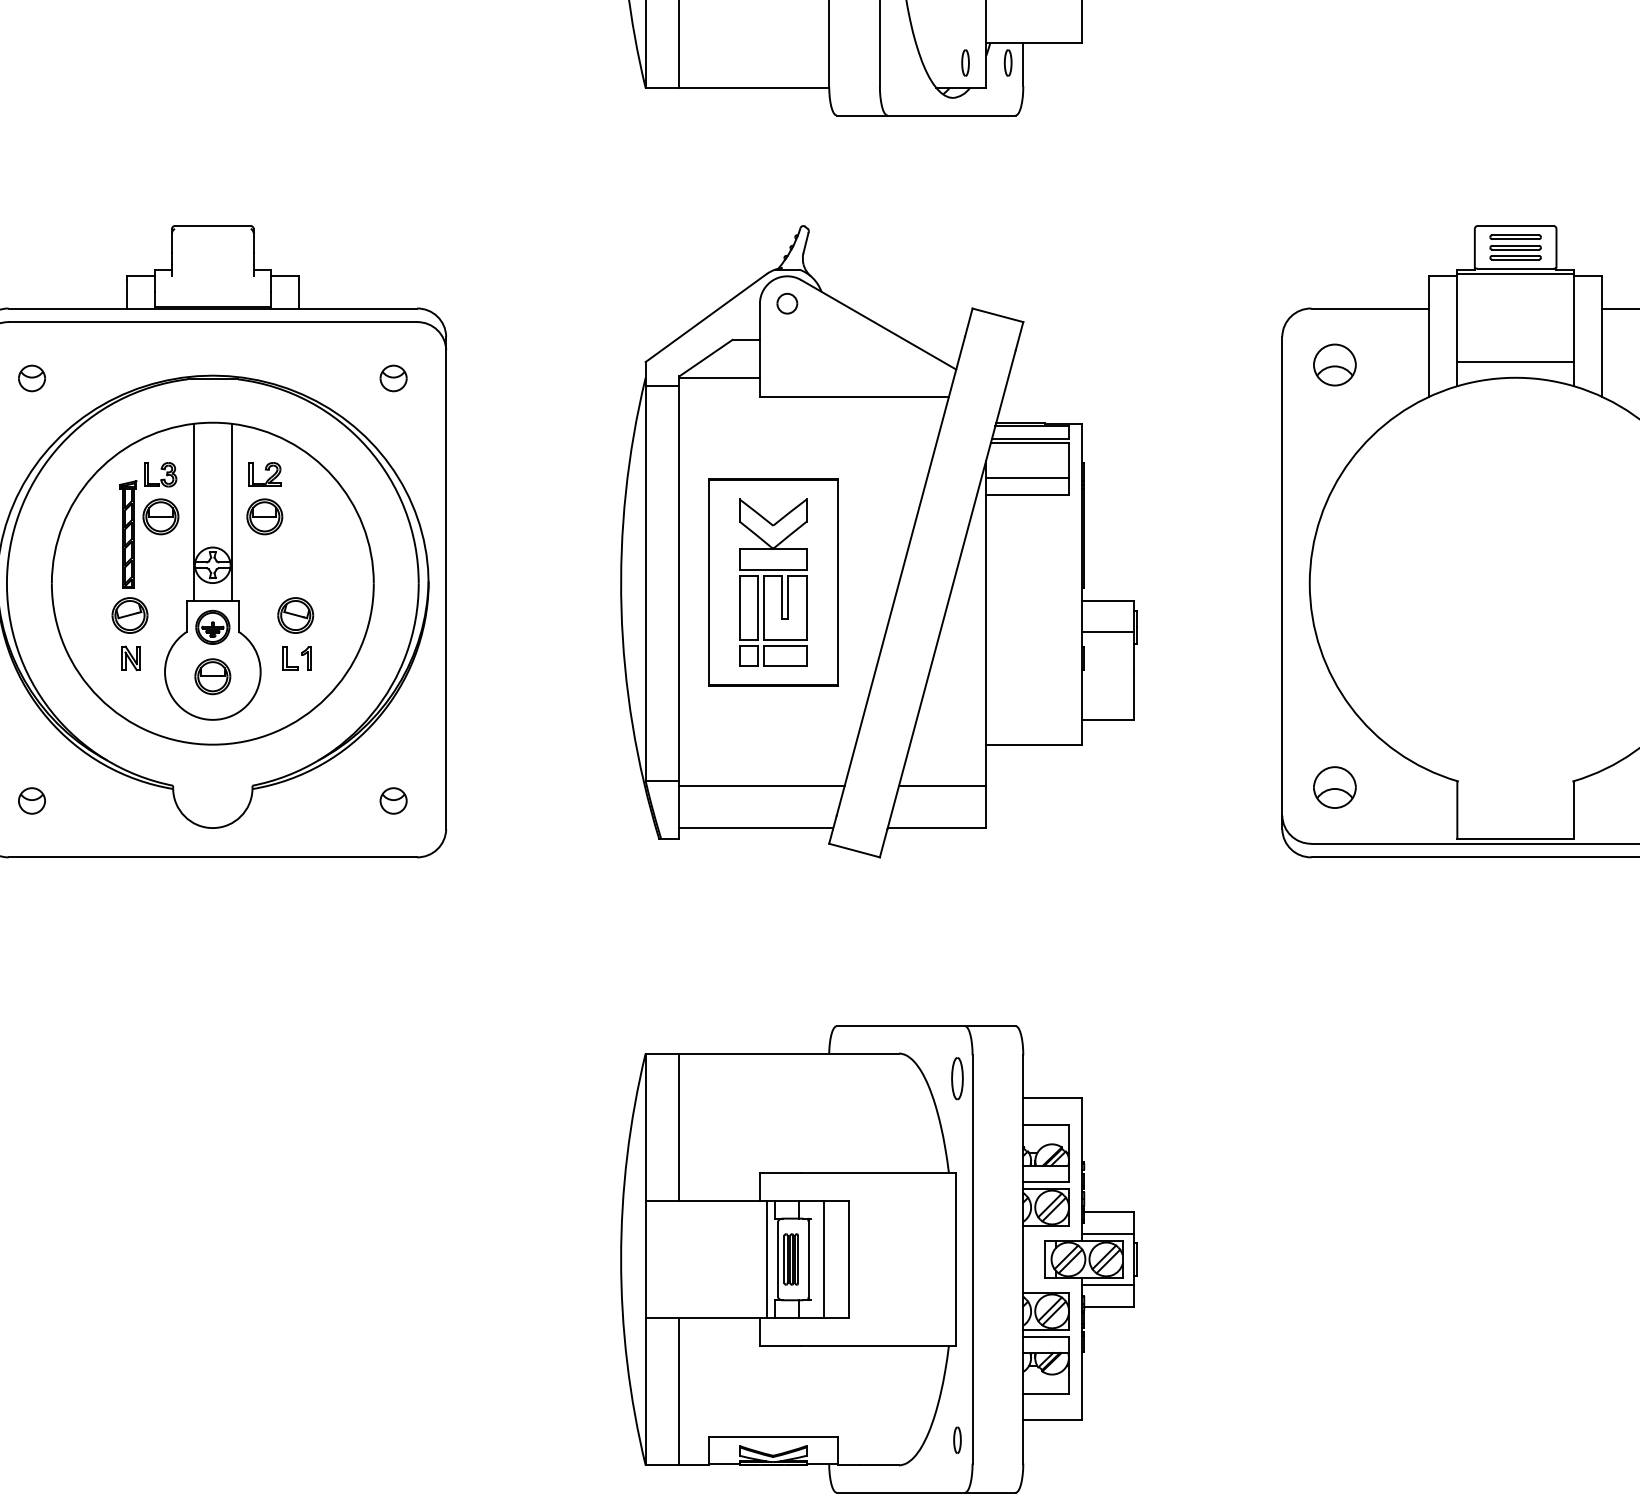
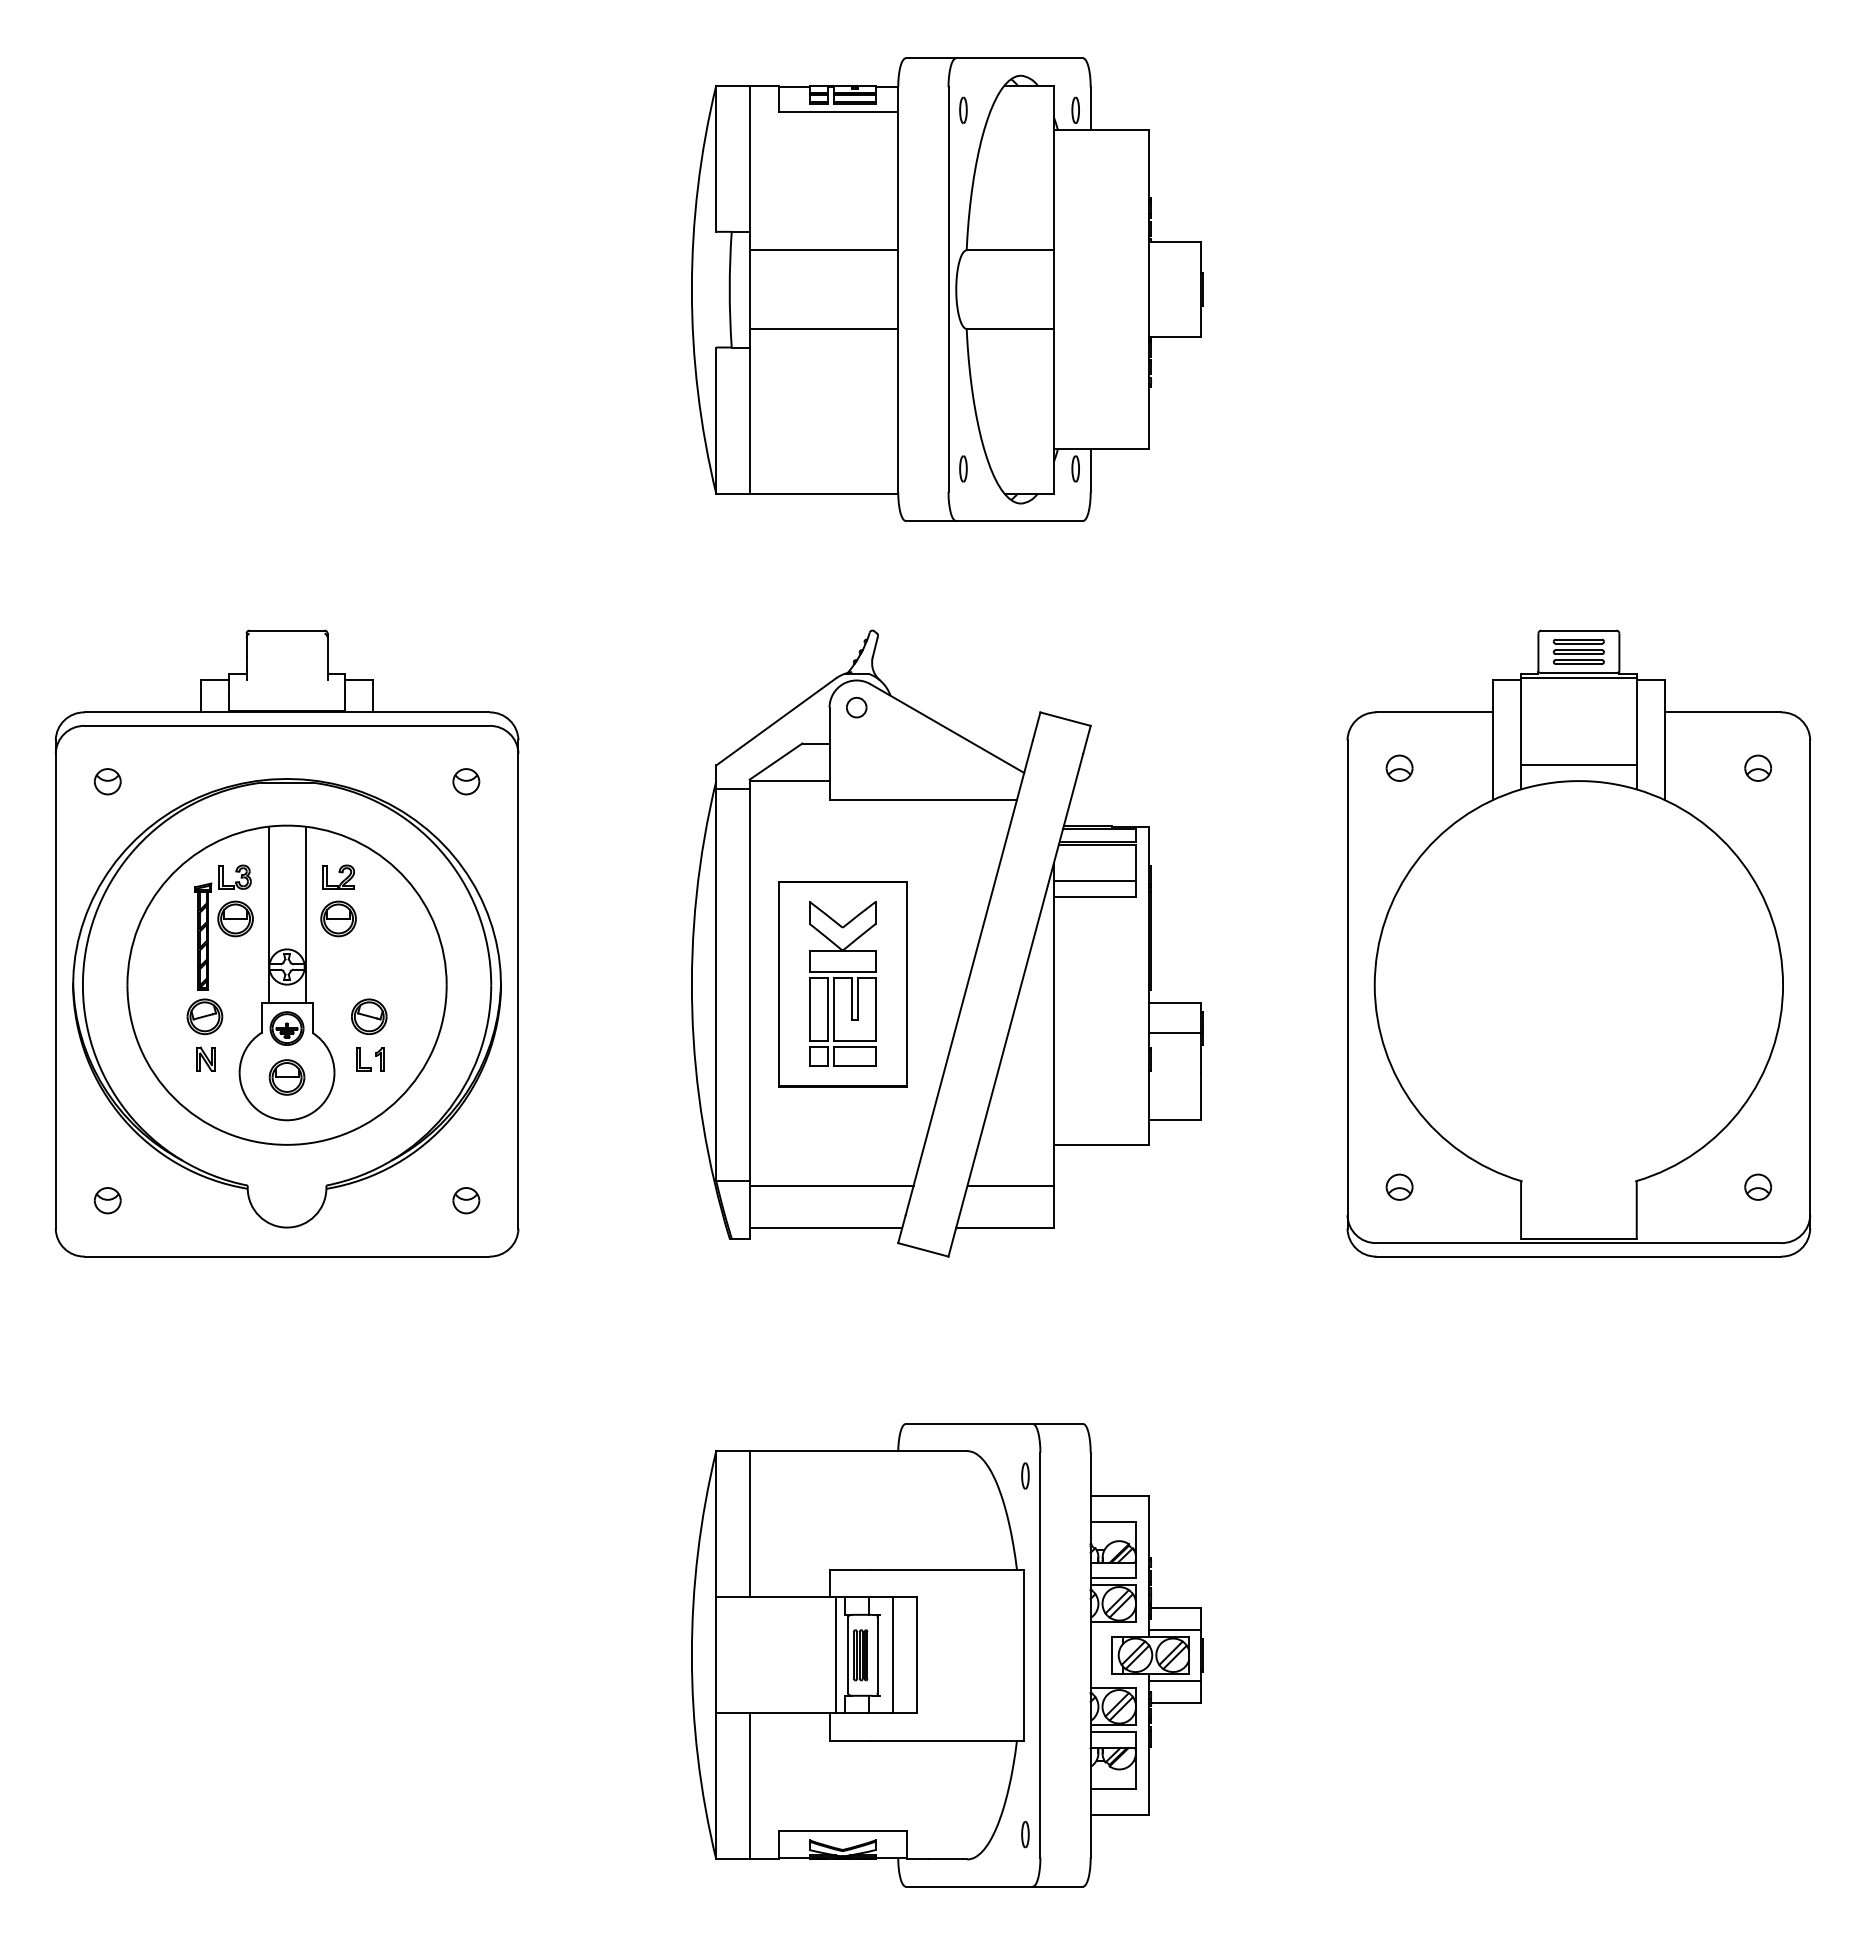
part: (965, 62) -> (963, 468), moved
part: (1334, 364) -> (1399, 767), size x0.62
part: (1334, 786) -> (1399, 1186), size x0.62
part: (957, 1078) -> (1025, 1475), size x0.62

